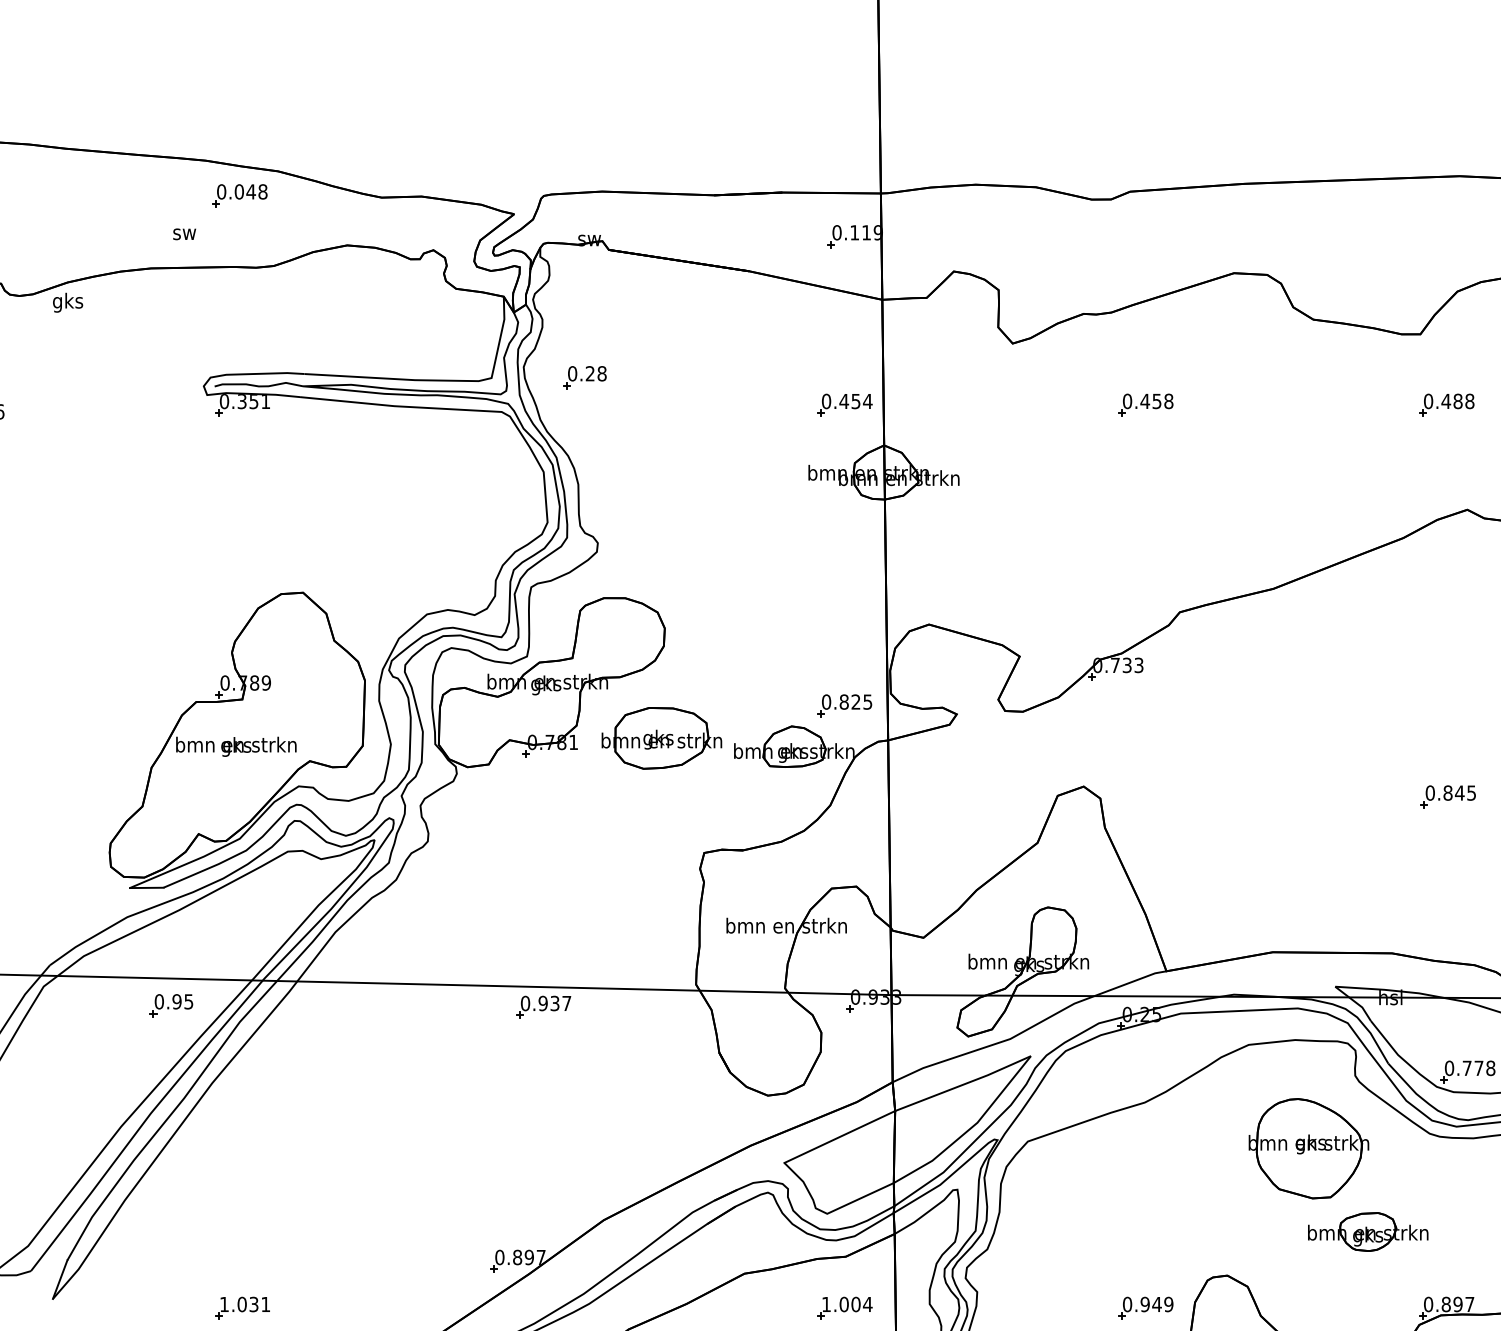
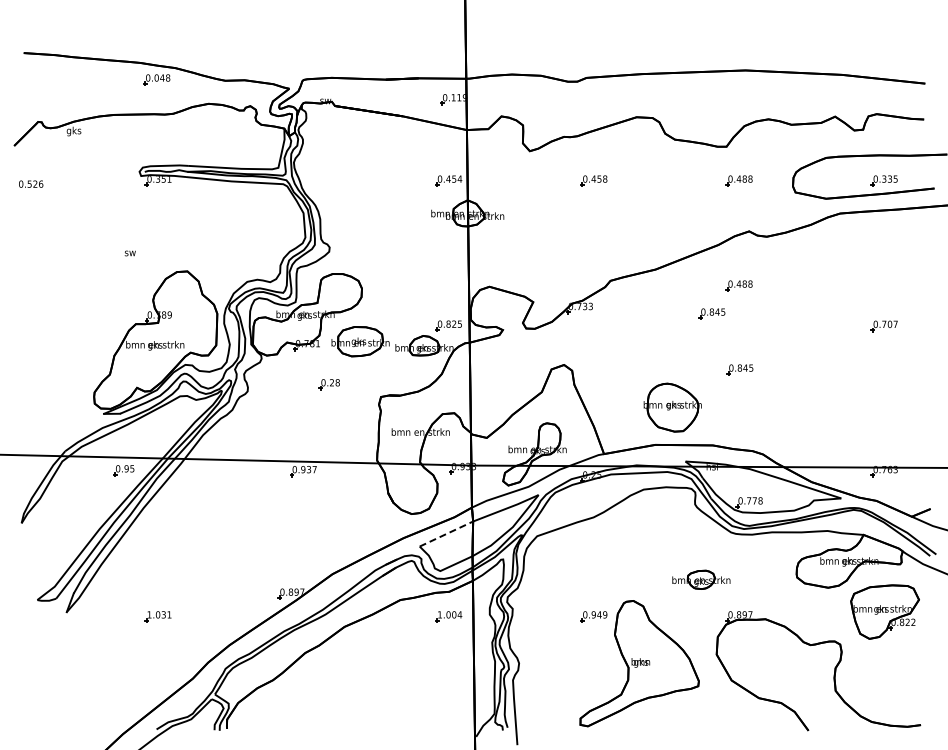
text: (182, 234) -> (129, 253), moved
part: (582, 377) -> (328, 384), moved
part: (1445, 621) -> (738, 285), added
part: (1389, 679) -> (711, 313), added
line: (839, 1137) -> (446, 534), solid -> dashed
part: (1308, 1148) -> (672, 407), moved

